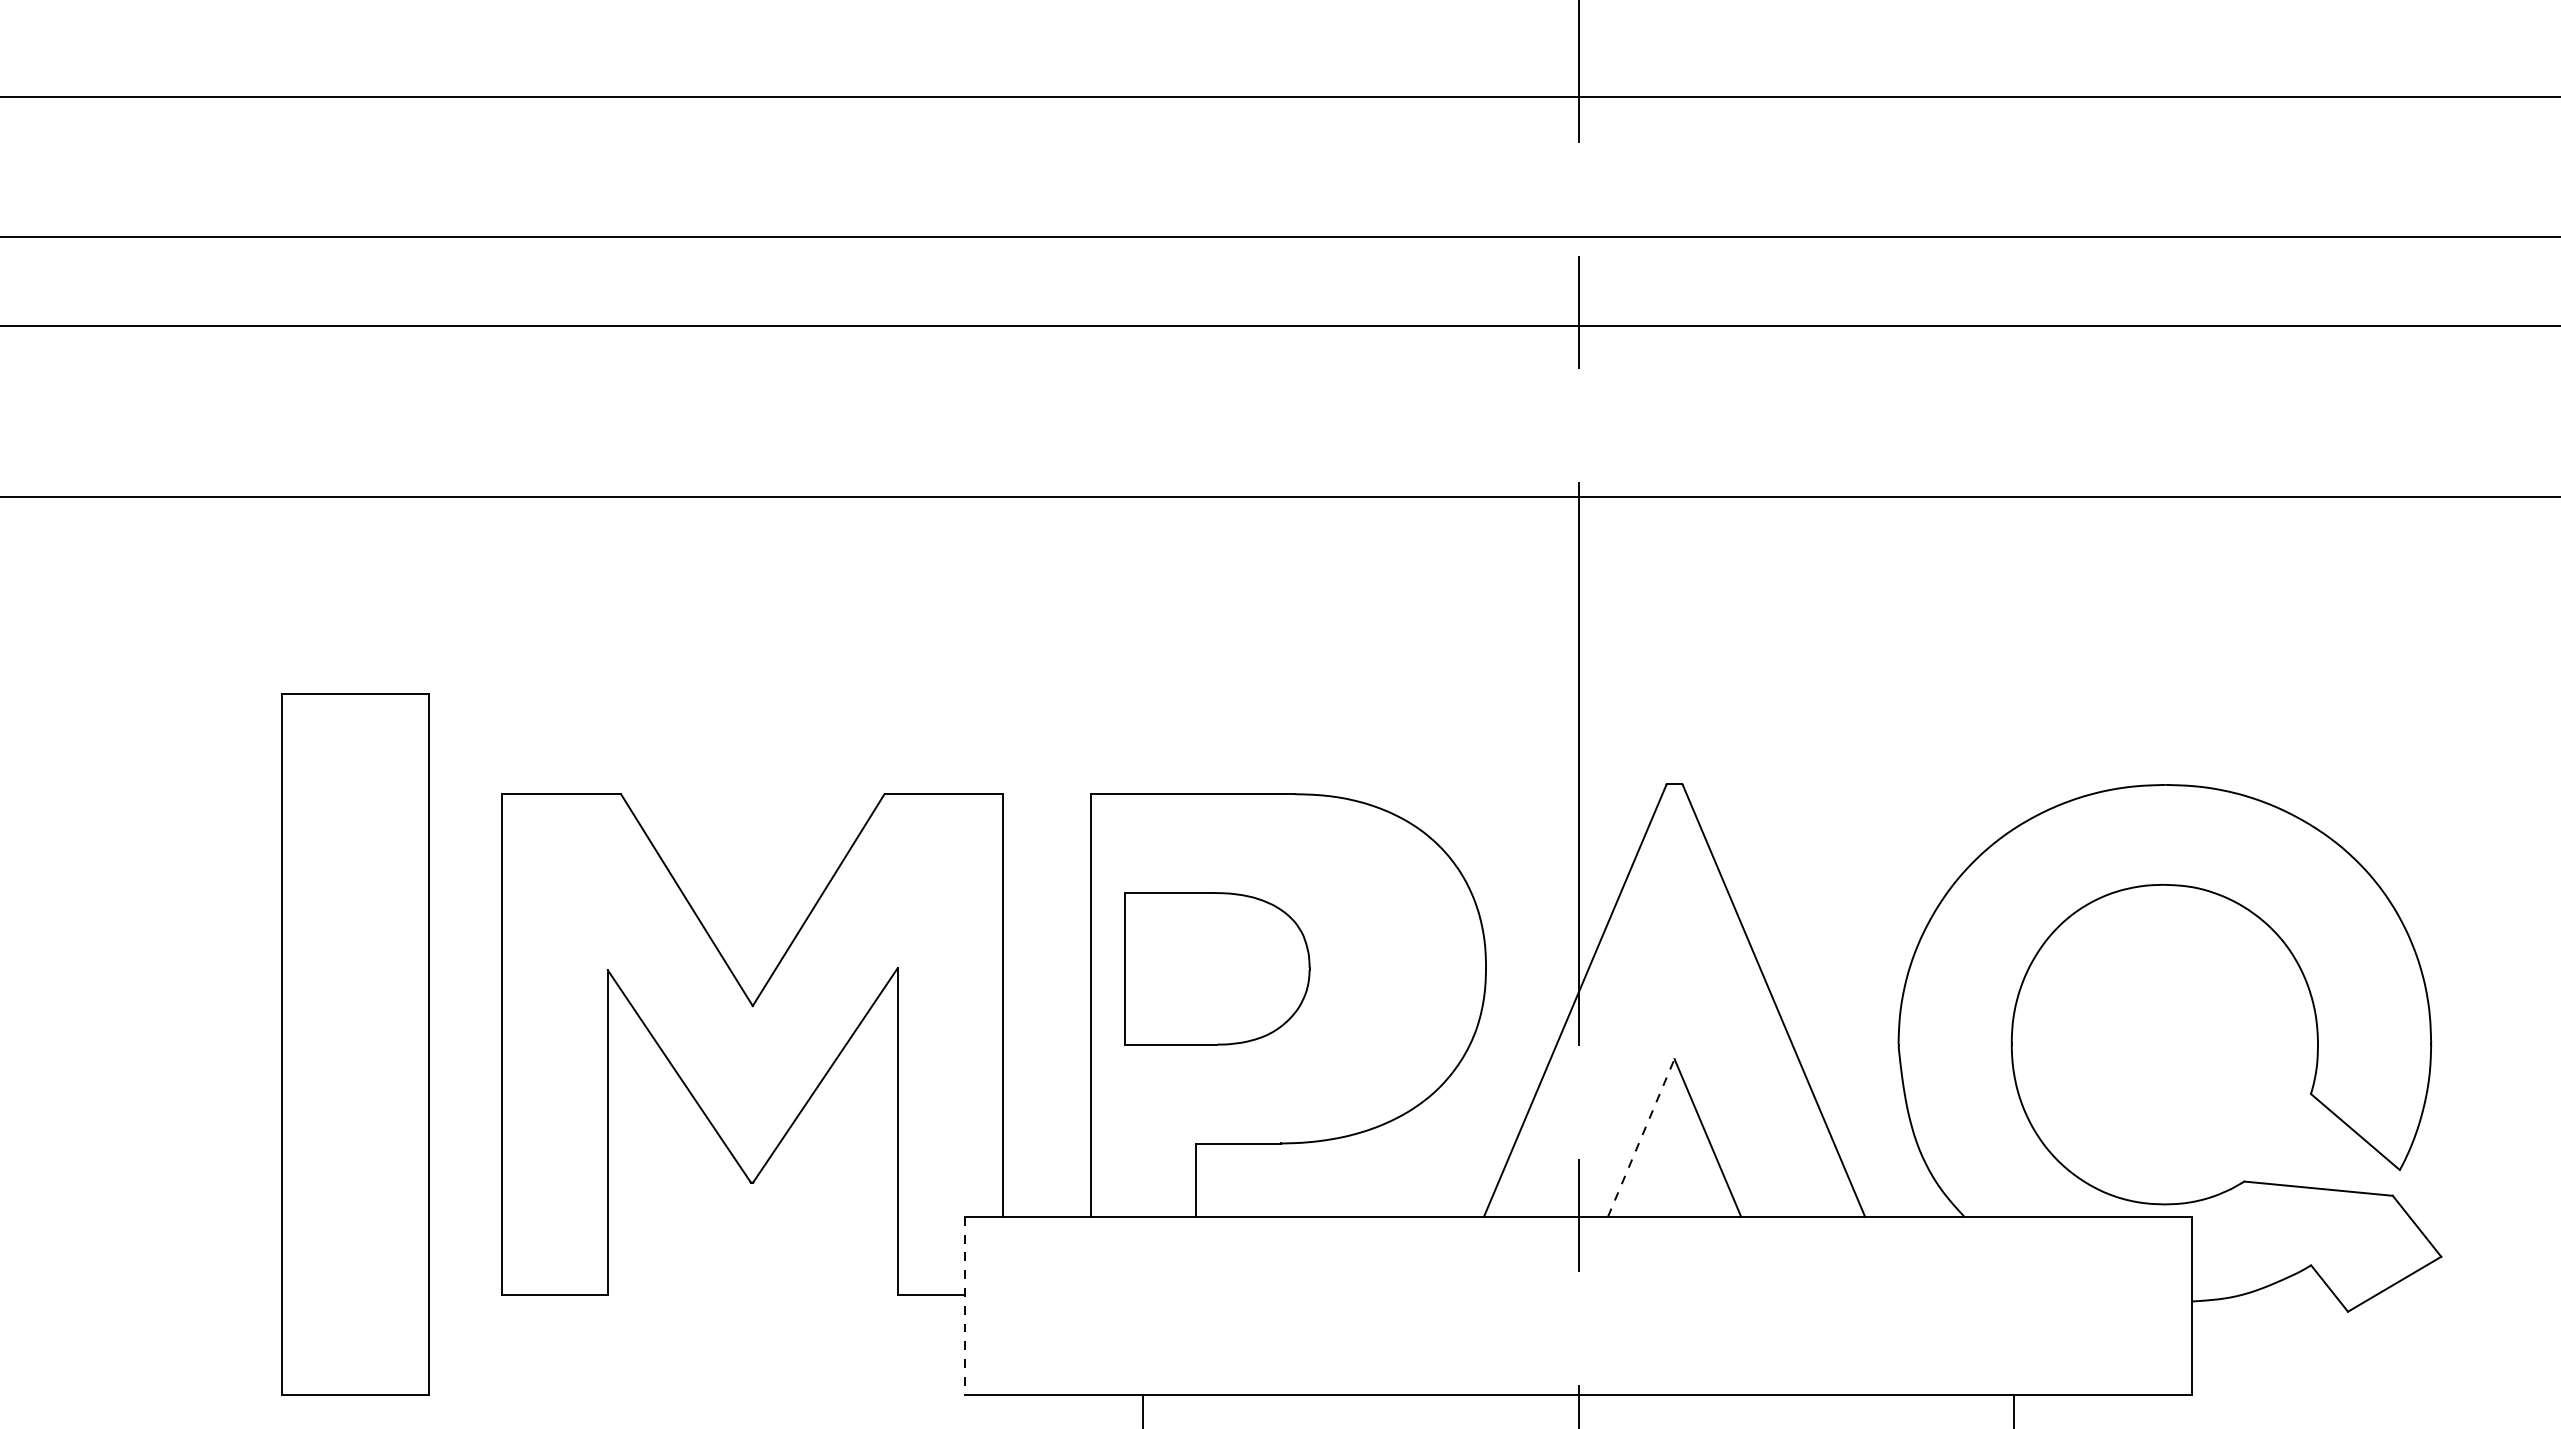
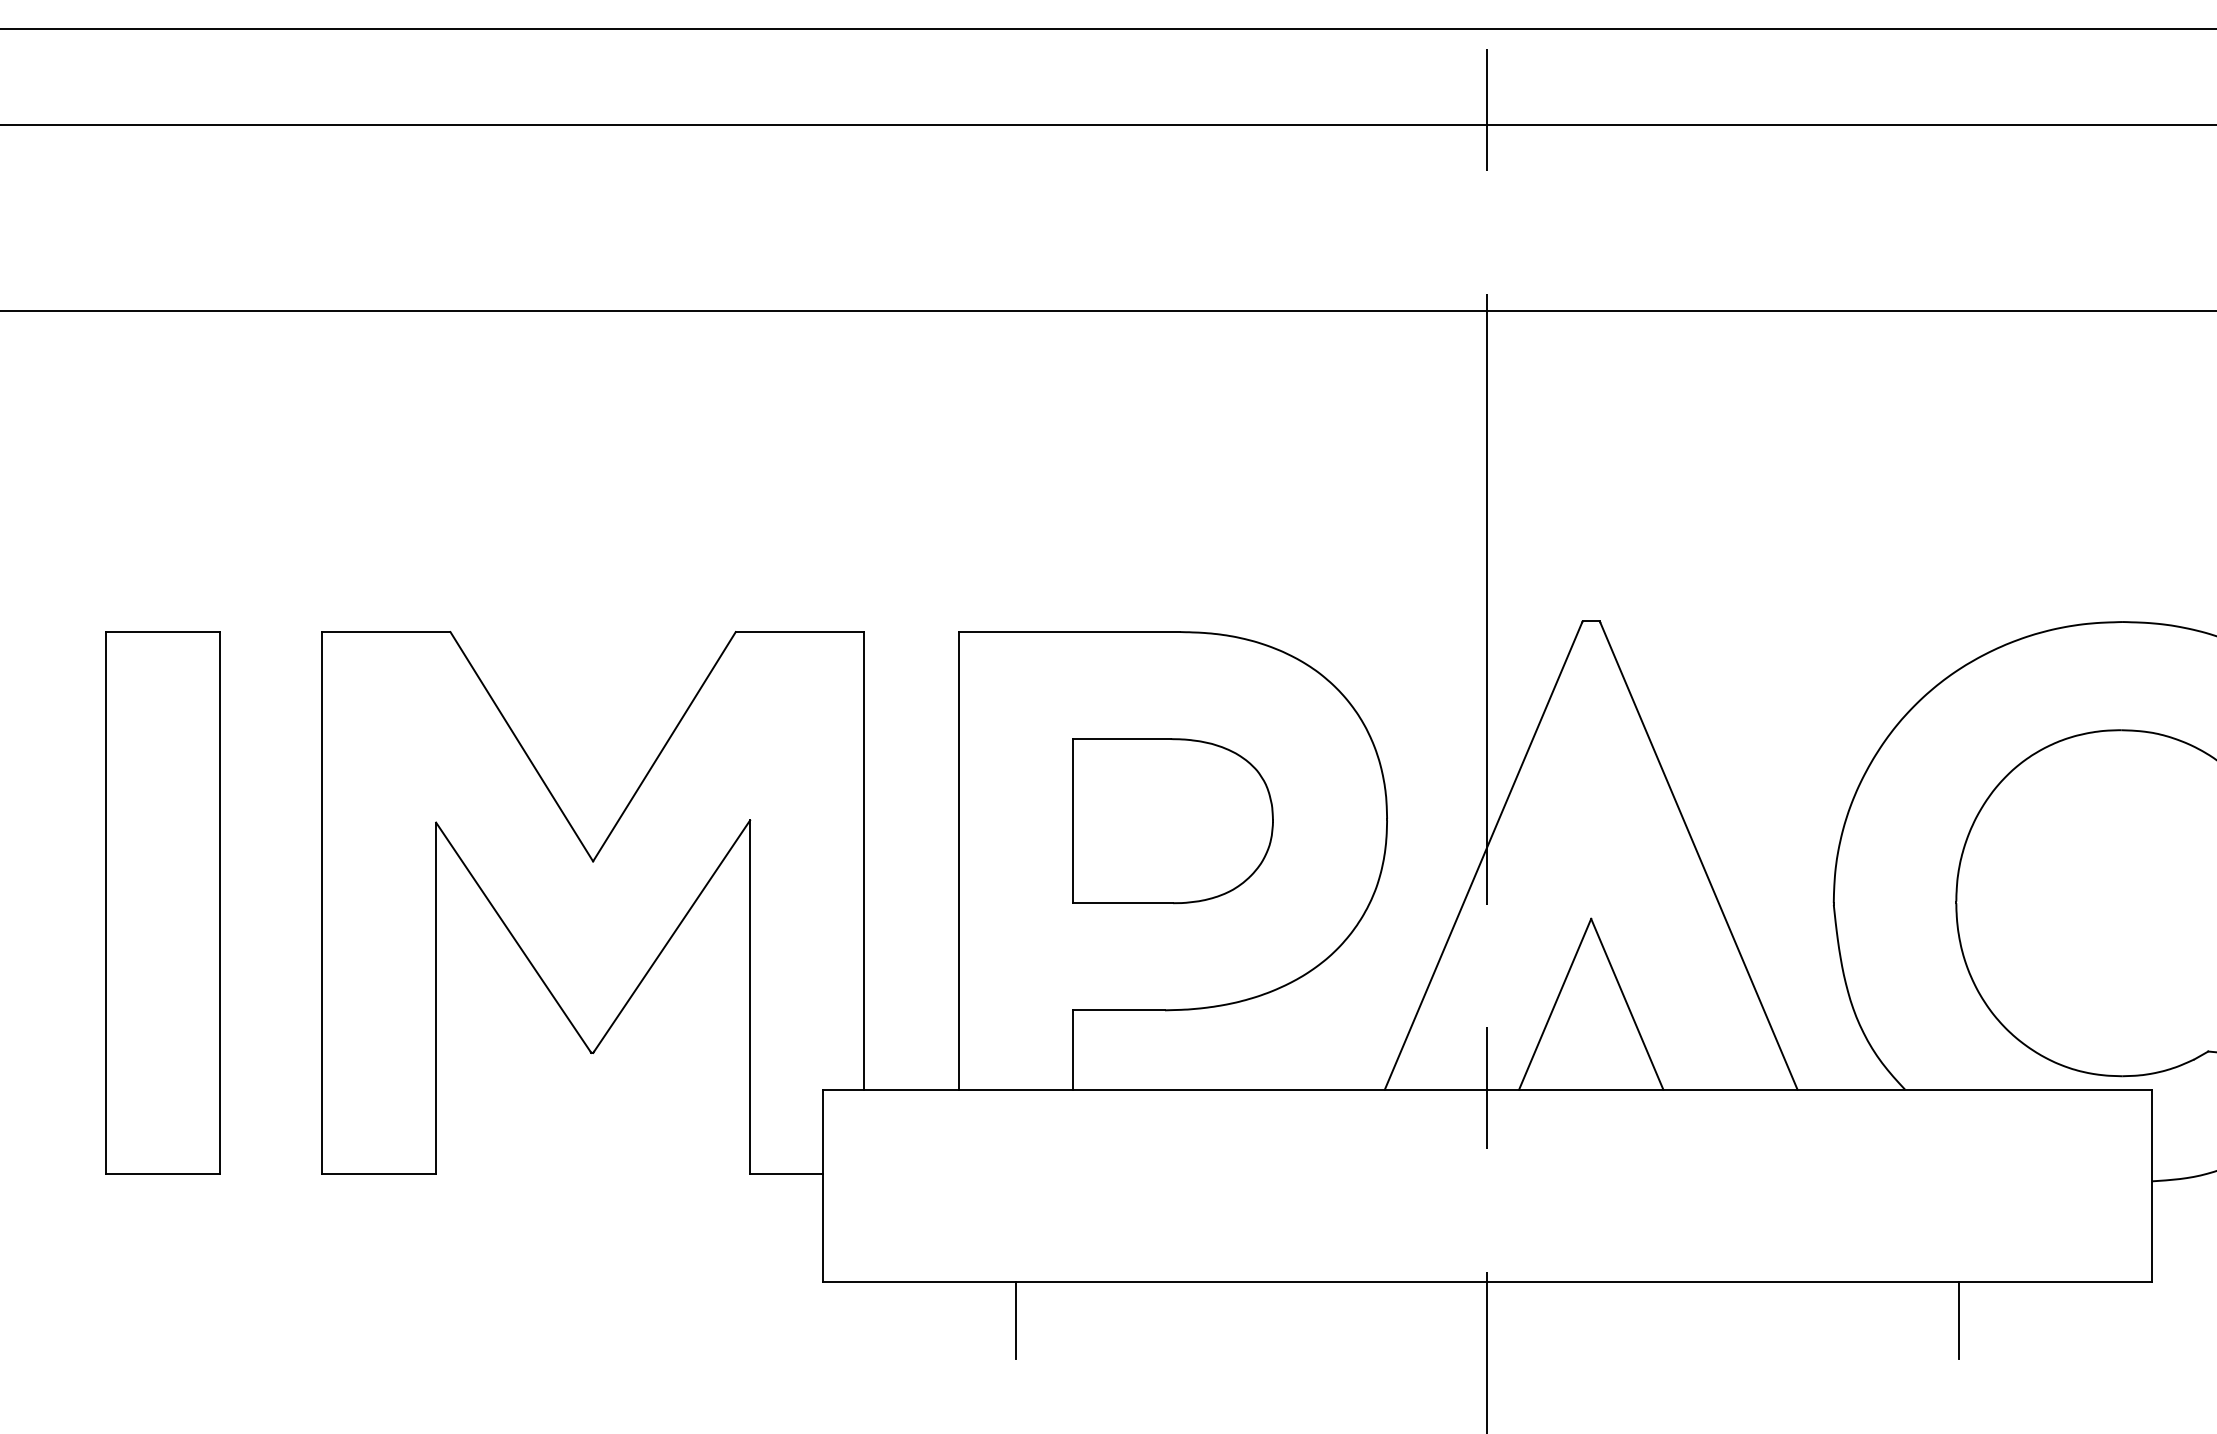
part: (1217, 968) -> (1173, 820), moved
part: (355, 1044) -> (162, 903), size x0.71
line: (1641, 1137) -> (1555, 1003), dashed -> solid
line: (965, 1305) -> (823, 1185), dashed -> solid

